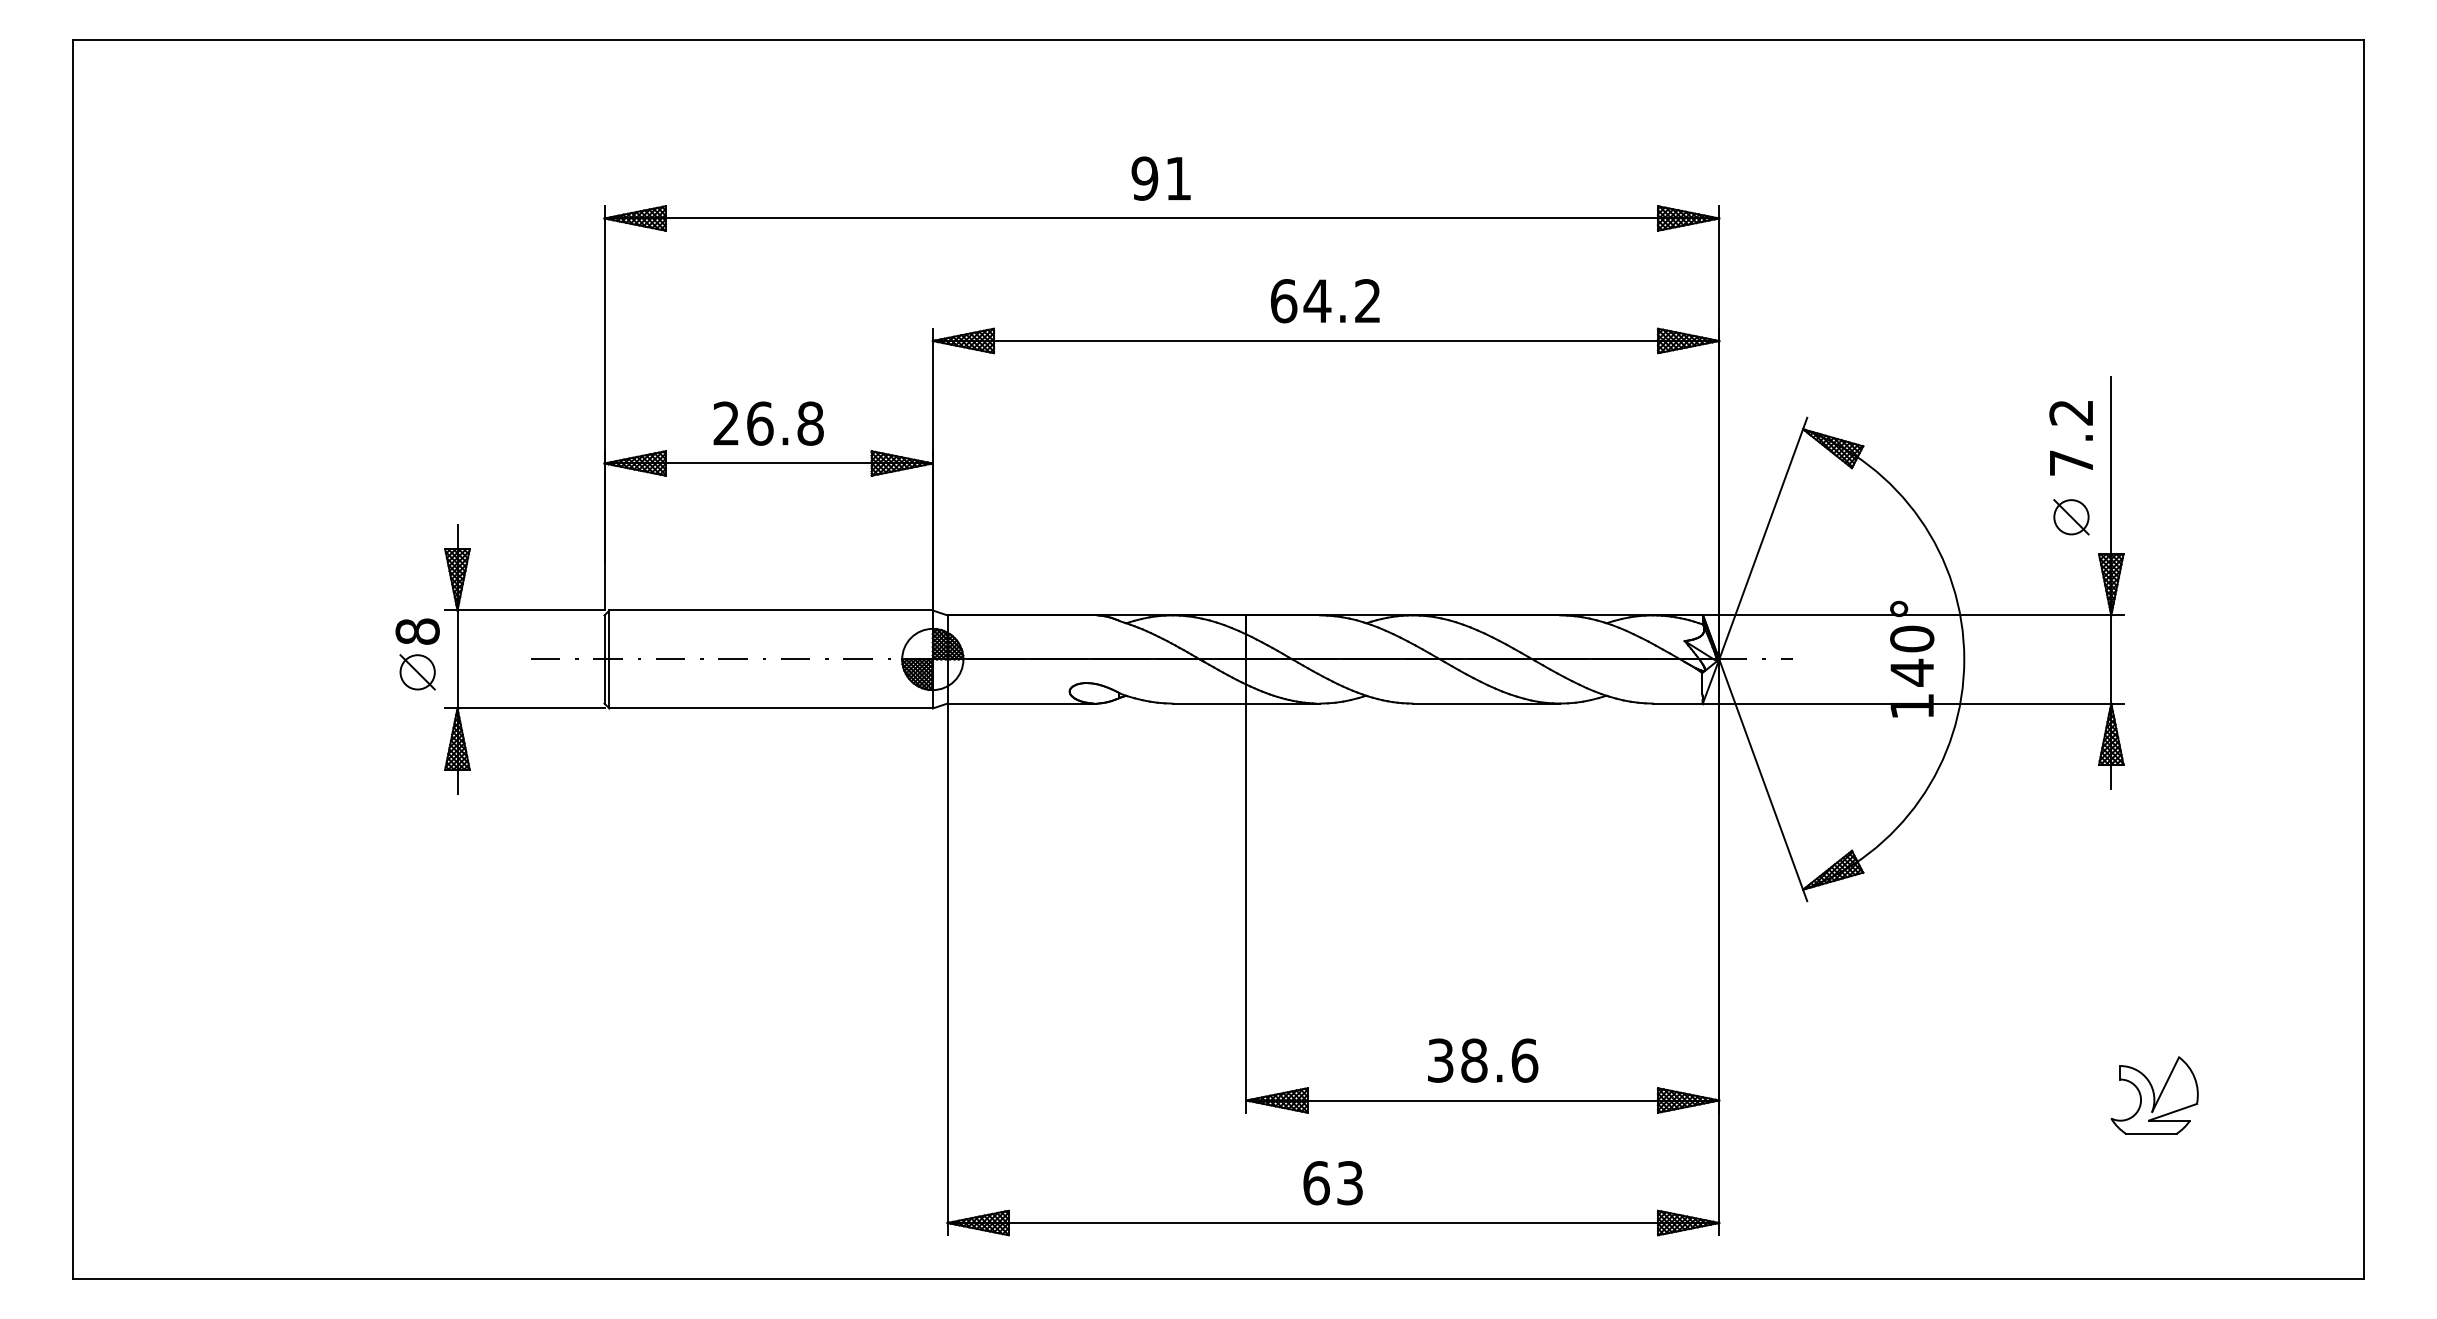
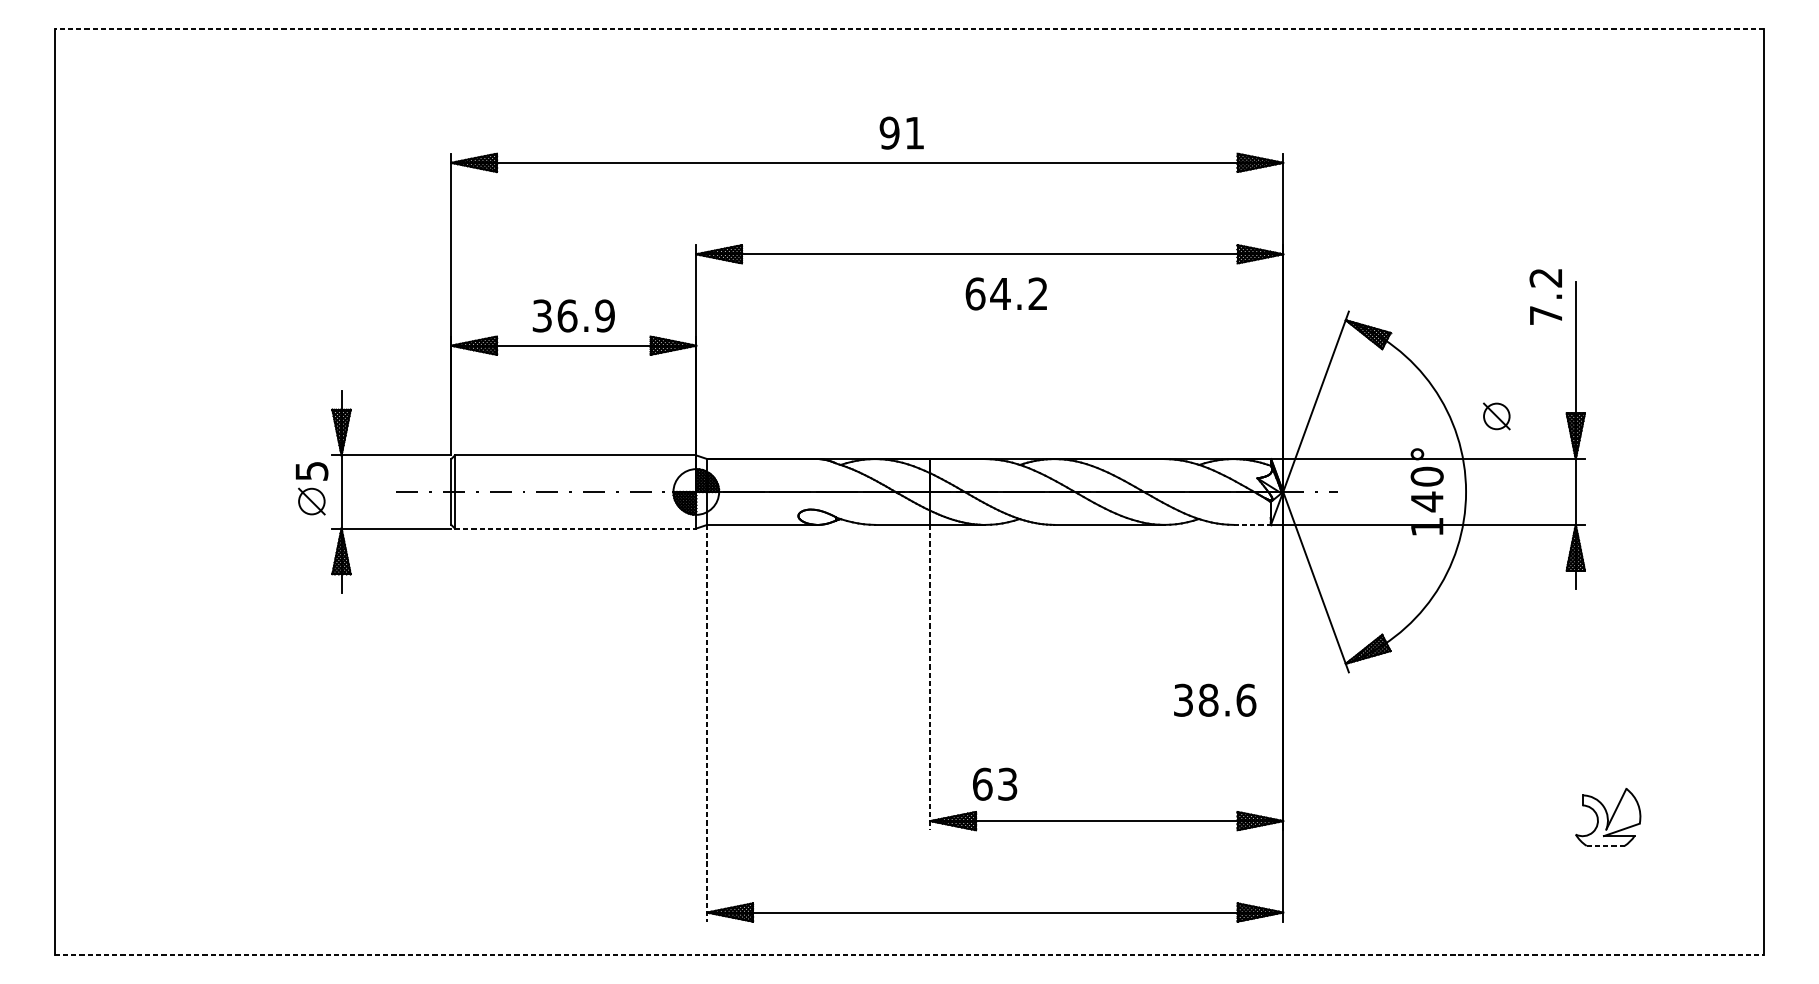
line: (1218, 39) -> (909, 29), solid -> dashed
text: (1160, 178) -> (901, 133), moved
text: (1325, 301) -> (1006, 294), moved
text: (768, 423) -> (573, 315), 26.8 -> 36.9
text: (2070, 438) -> (1545, 297), moved
part: (2071, 517) -> (1496, 416), moved
text: (417, 631) -> (311, 471), 8 -> 5
line: (1677, 703) -> (1252, 524), solid -> dashed
line: (771, 708) -> (575, 528), solid -> dashed
line: (1246, 908) -> (930, 677), solid -> dashed
line: (947, 969) -> (707, 723), solid -> dashed
text: (1483, 1060) -> (1215, 700), moved
line: (2151, 1133) -> (1605, 845), solid -> dashed
text: (1332, 1183) -> (994, 784), moved
line: (1218, 1279) -> (909, 954), solid -> dashed

